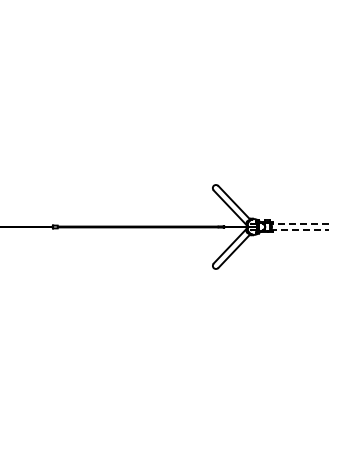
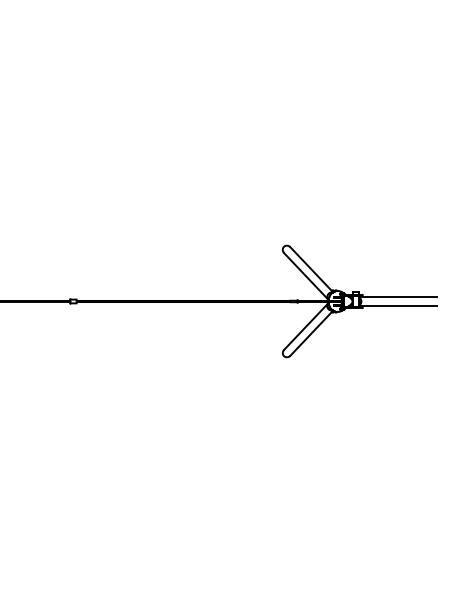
line: (299, 223) -> (397, 296), dashed -> solid
line: (300, 230) -> (399, 306), dashed -> solid

